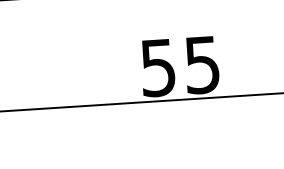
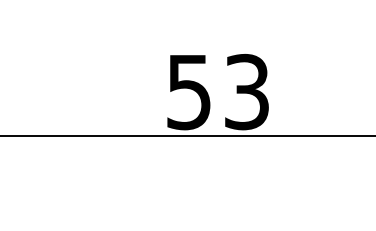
text: (202, 64) -> (246, 91), 55 -> 53

